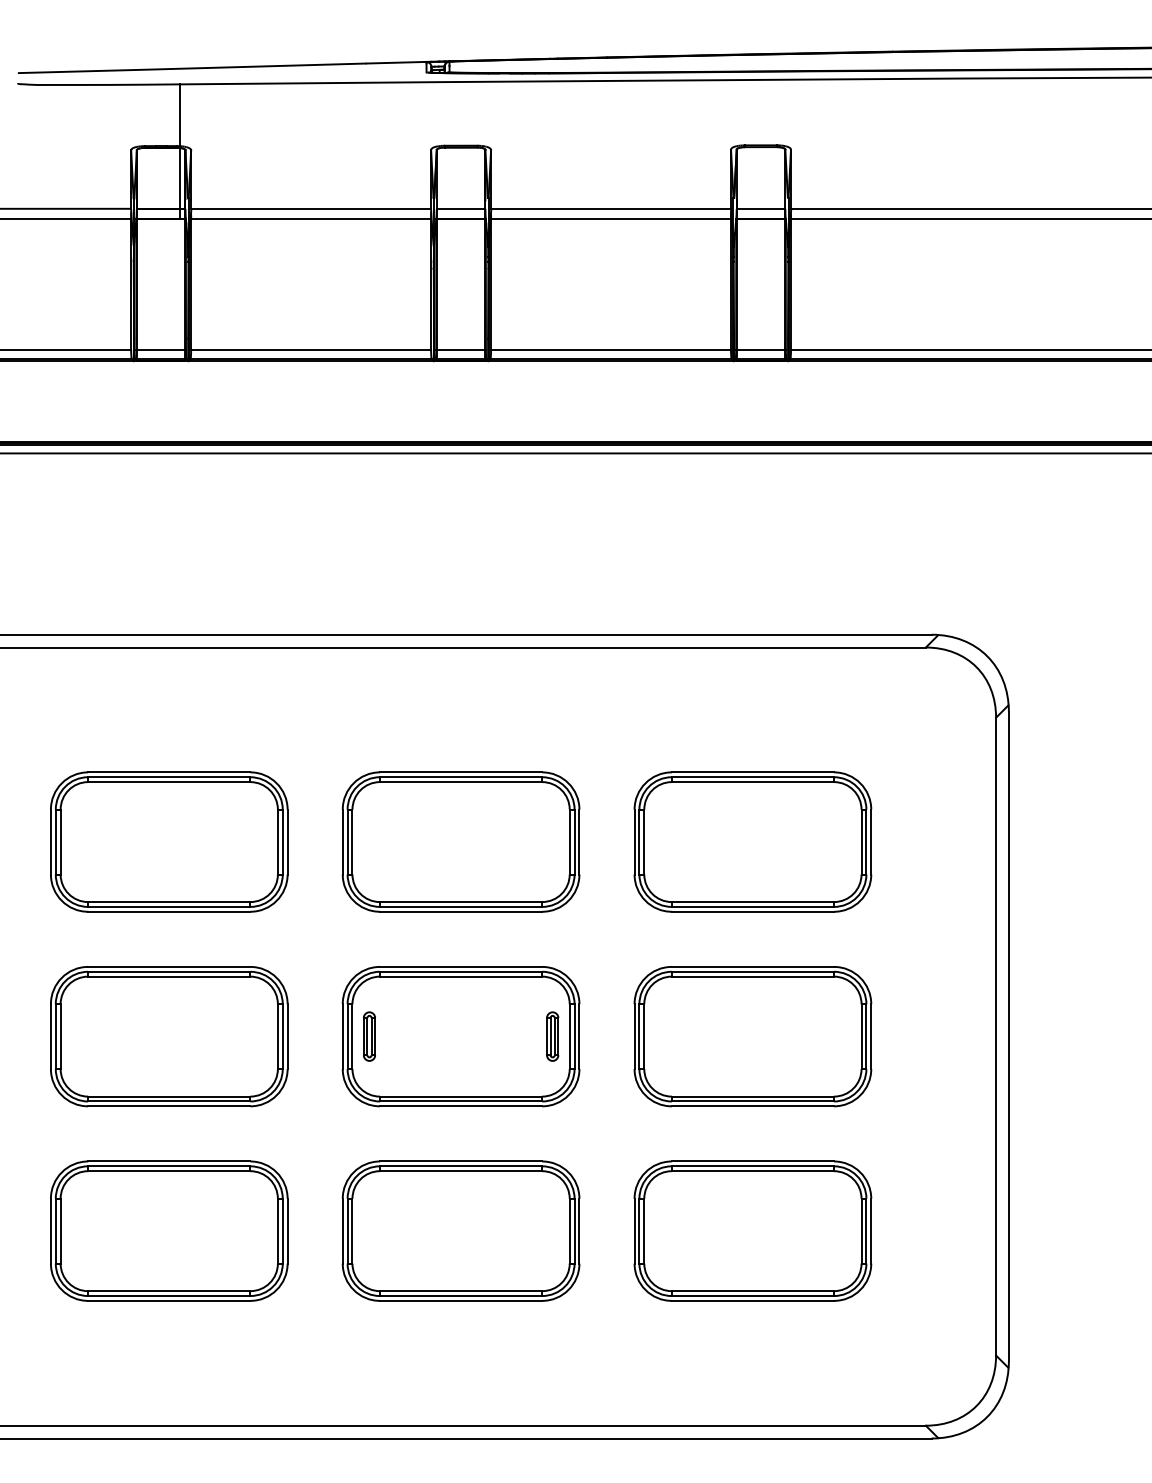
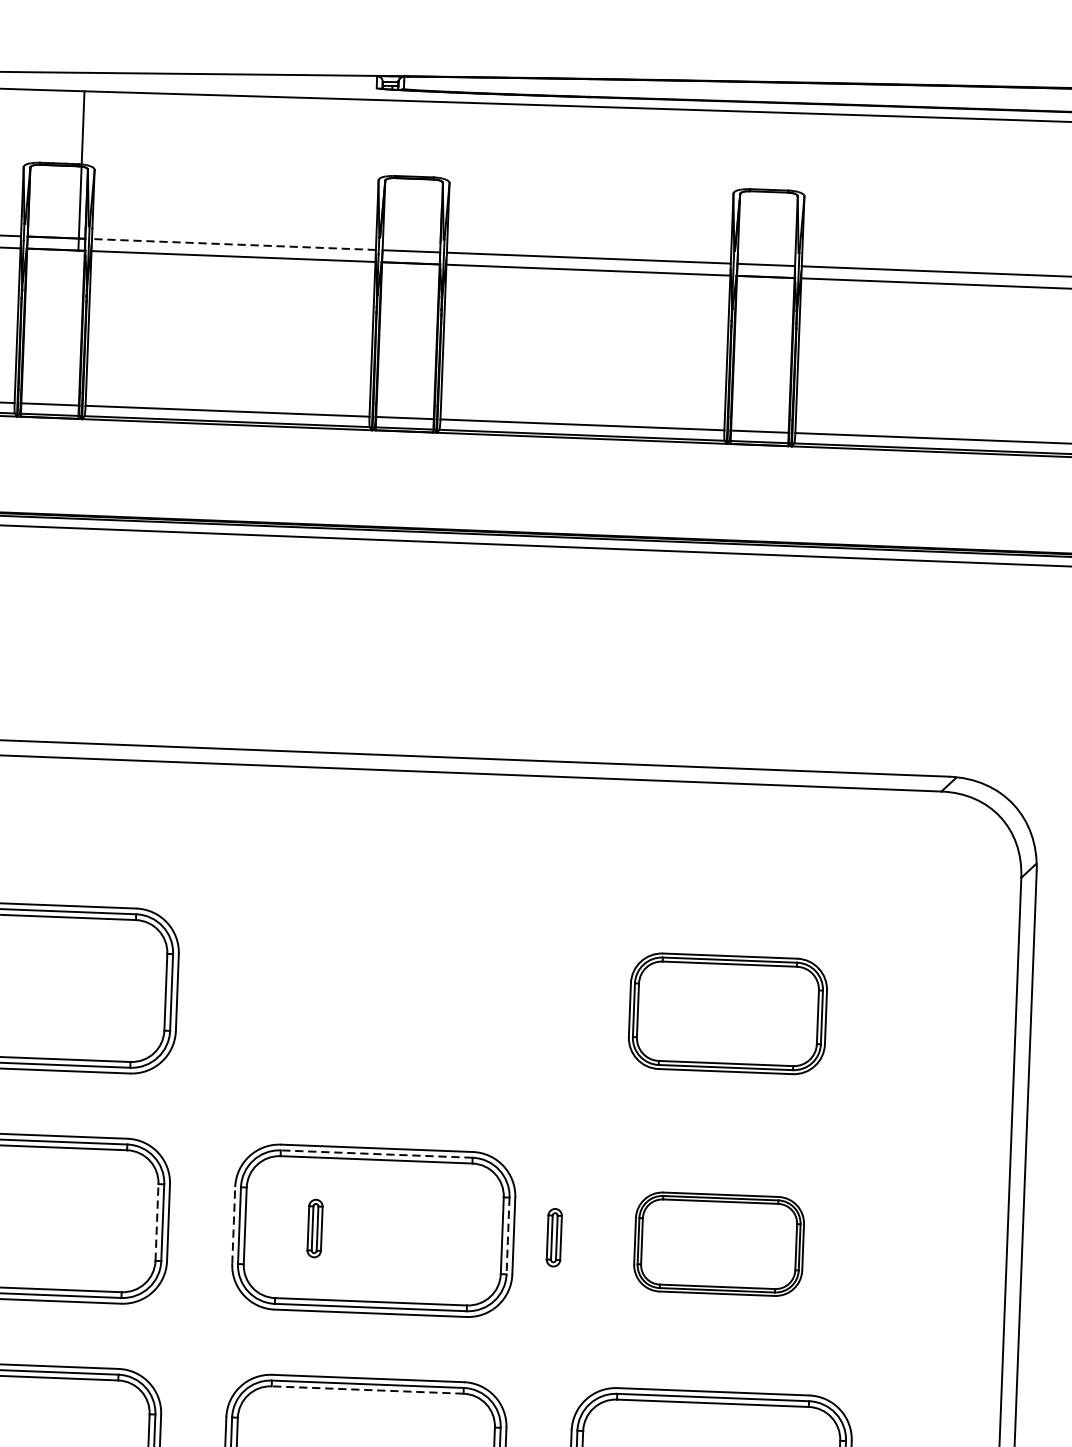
line: (311, 208) -> (234, 244), solid -> dashed
part: (460, 841) -> (381, 999), removed
part: (752, 841) -> (727, 1013), size x0.7
line: (460, 971) -> (376, 1153), solid -> dashed
line: (277, 1036) -> (156, 1222), solid -> dashed
line: (342, 1036) -> (233, 1225), solid -> dashed
part: (369, 1036) -> (315, 1228), moved
part: (552, 1036) -> (554, 1237), moved
part: (752, 1036) -> (718, 1243), size x0.6
line: (574, 1037) -> (507, 1236), solid -> dashed
line: (460, 1171) -> (366, 1390), solid -> dashed

